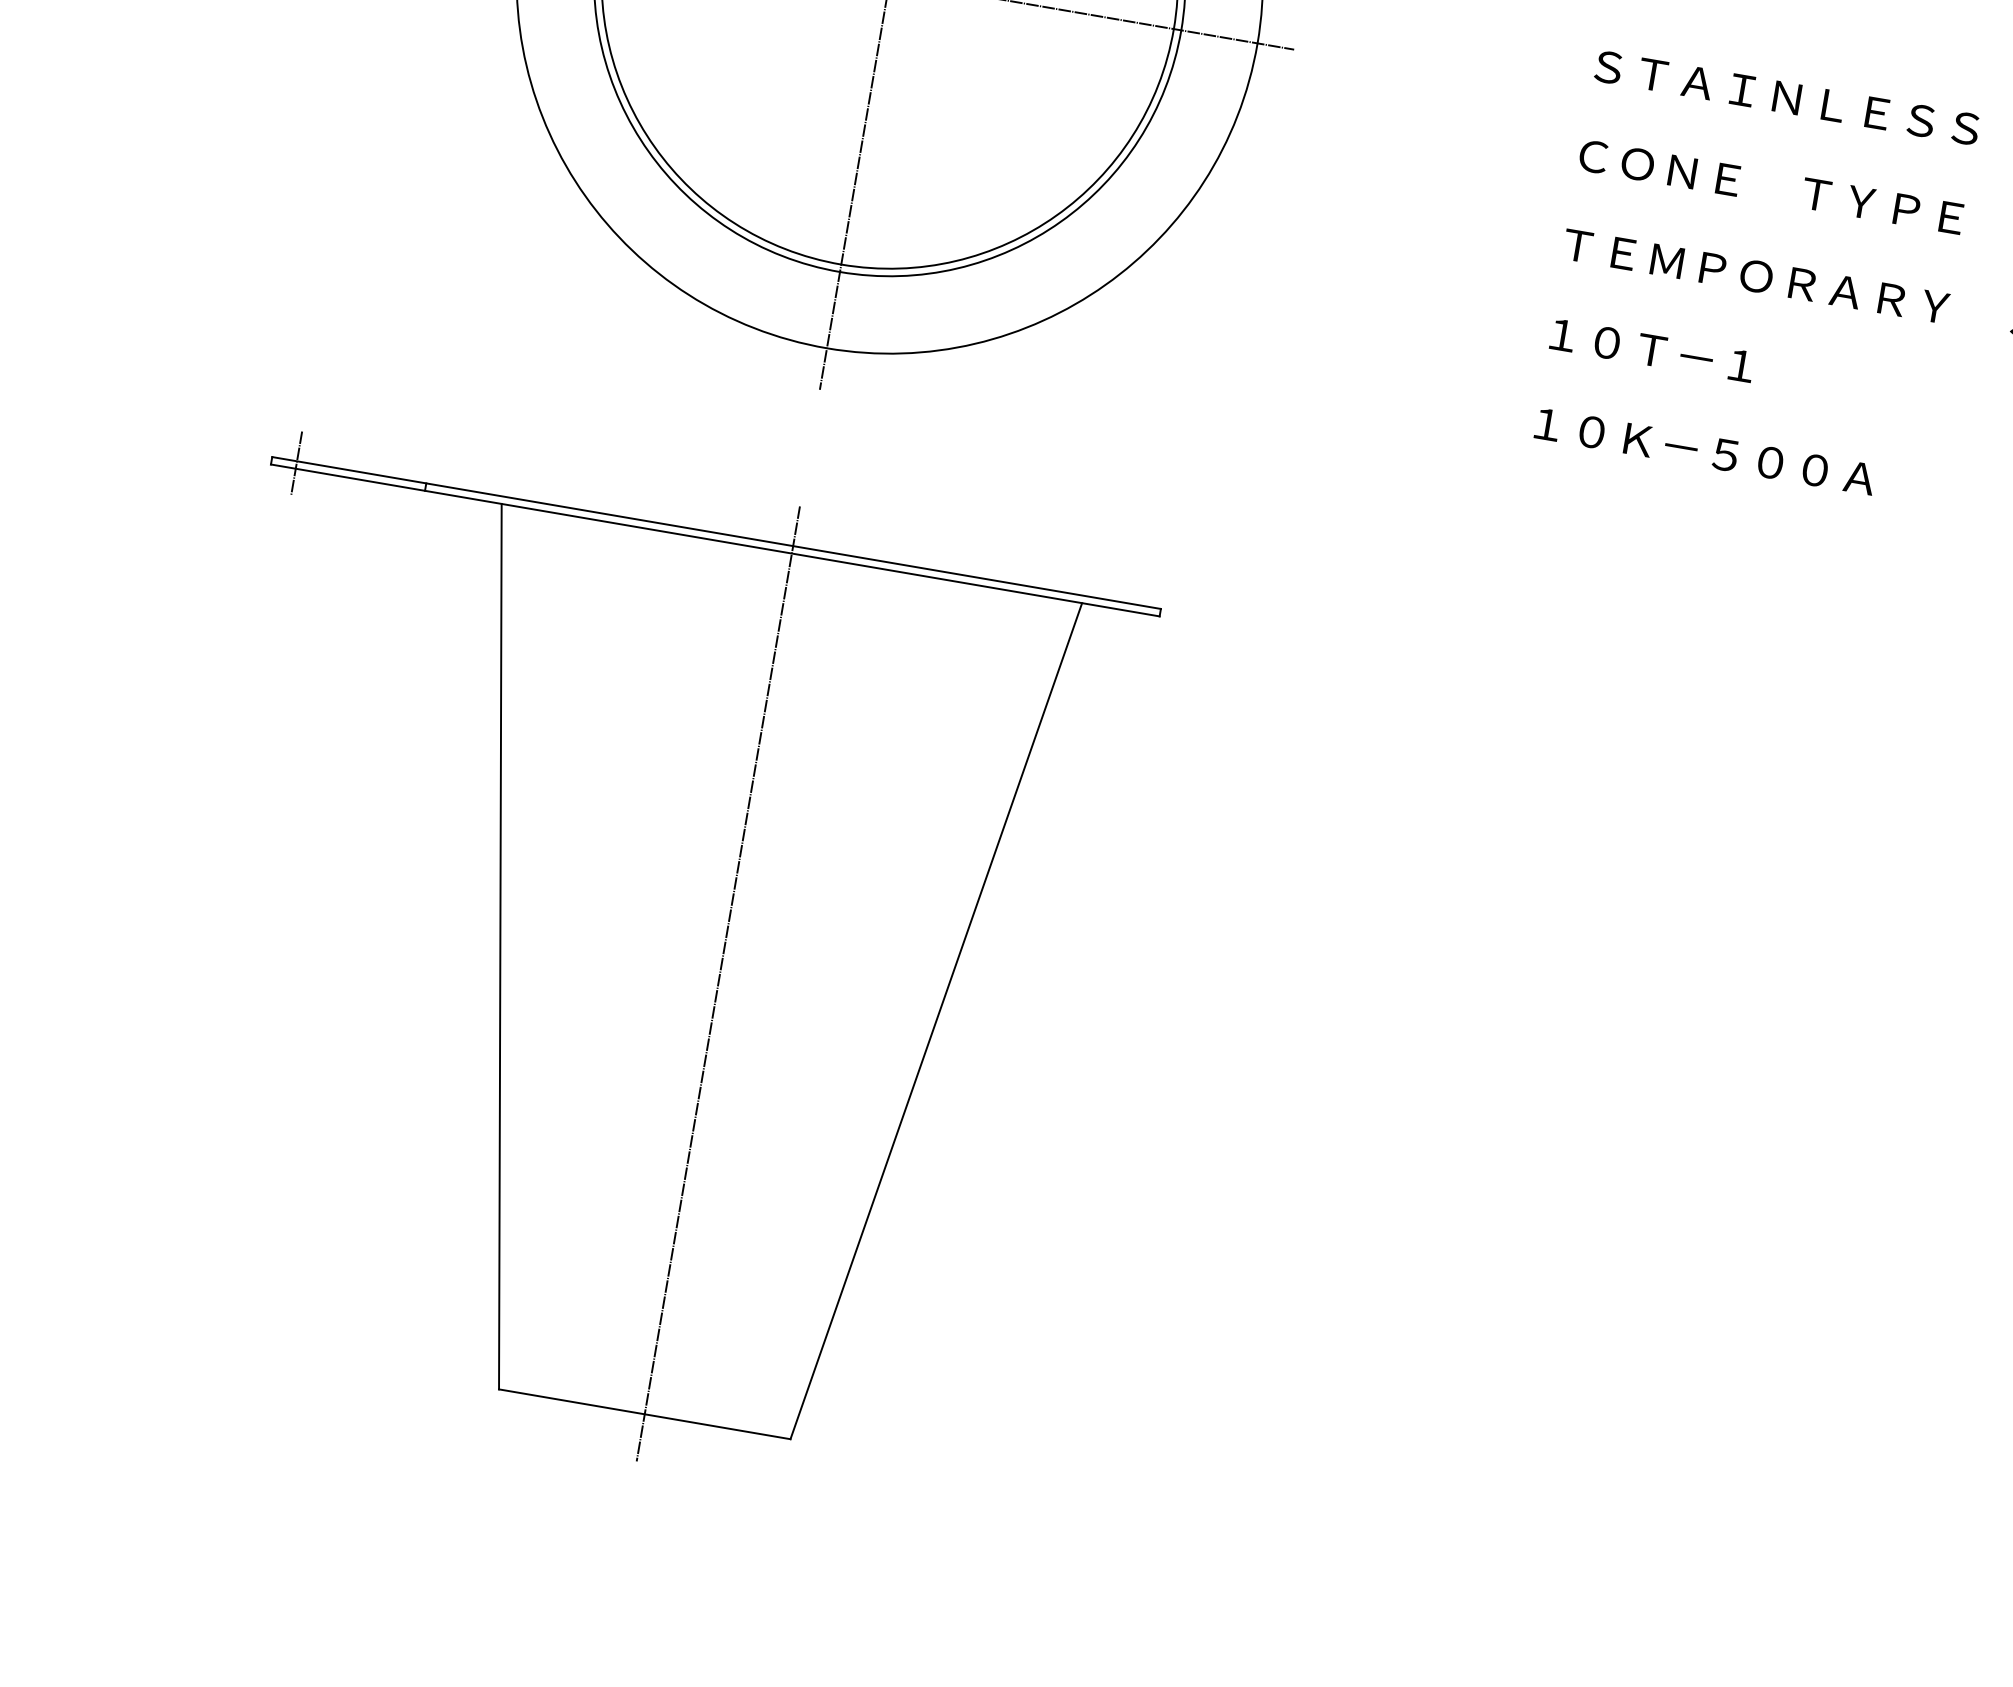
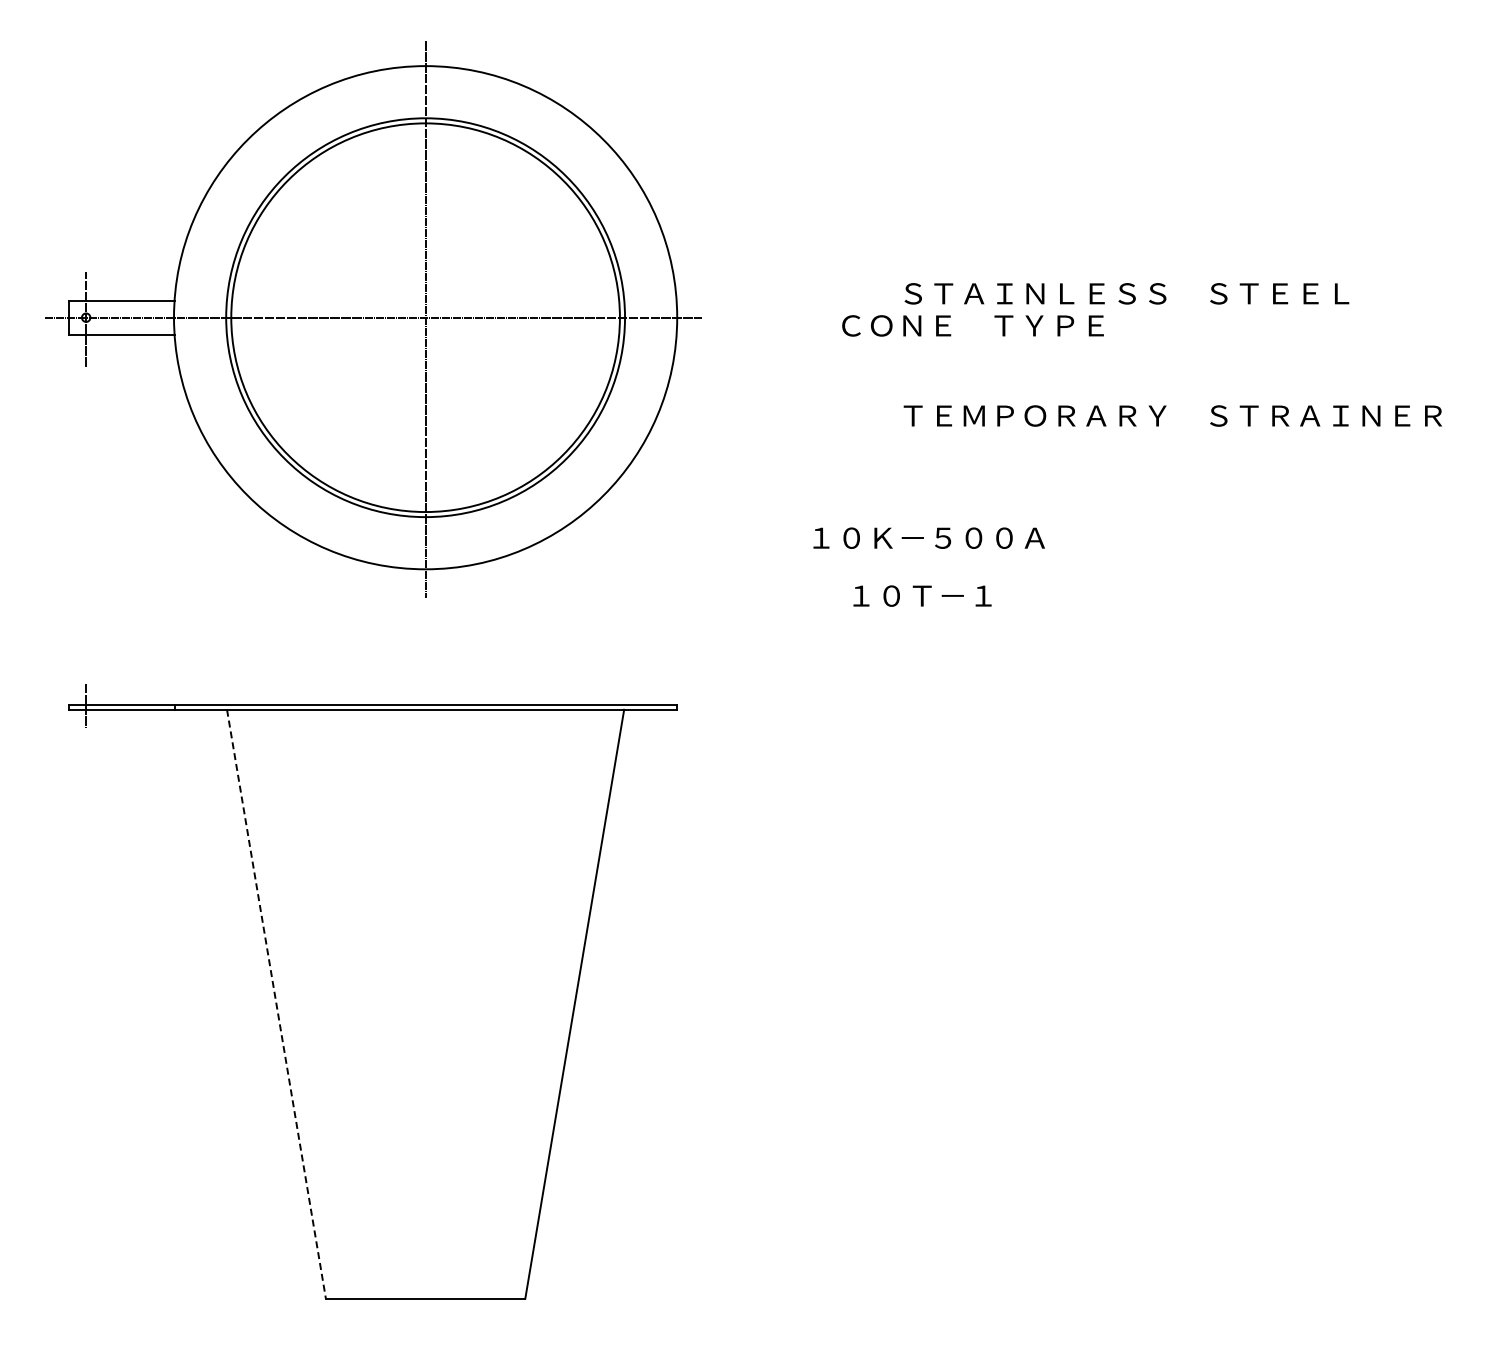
text: (1770, 186) -> (972, 325), moved
text: (1652, 349) -> (922, 595), moved
text: (1704, 450) -> (928, 537), moved
line: (500, 947) -> (276, 1004), solid -> dashed
line: (718, 982) -> (425, 1003), removed

